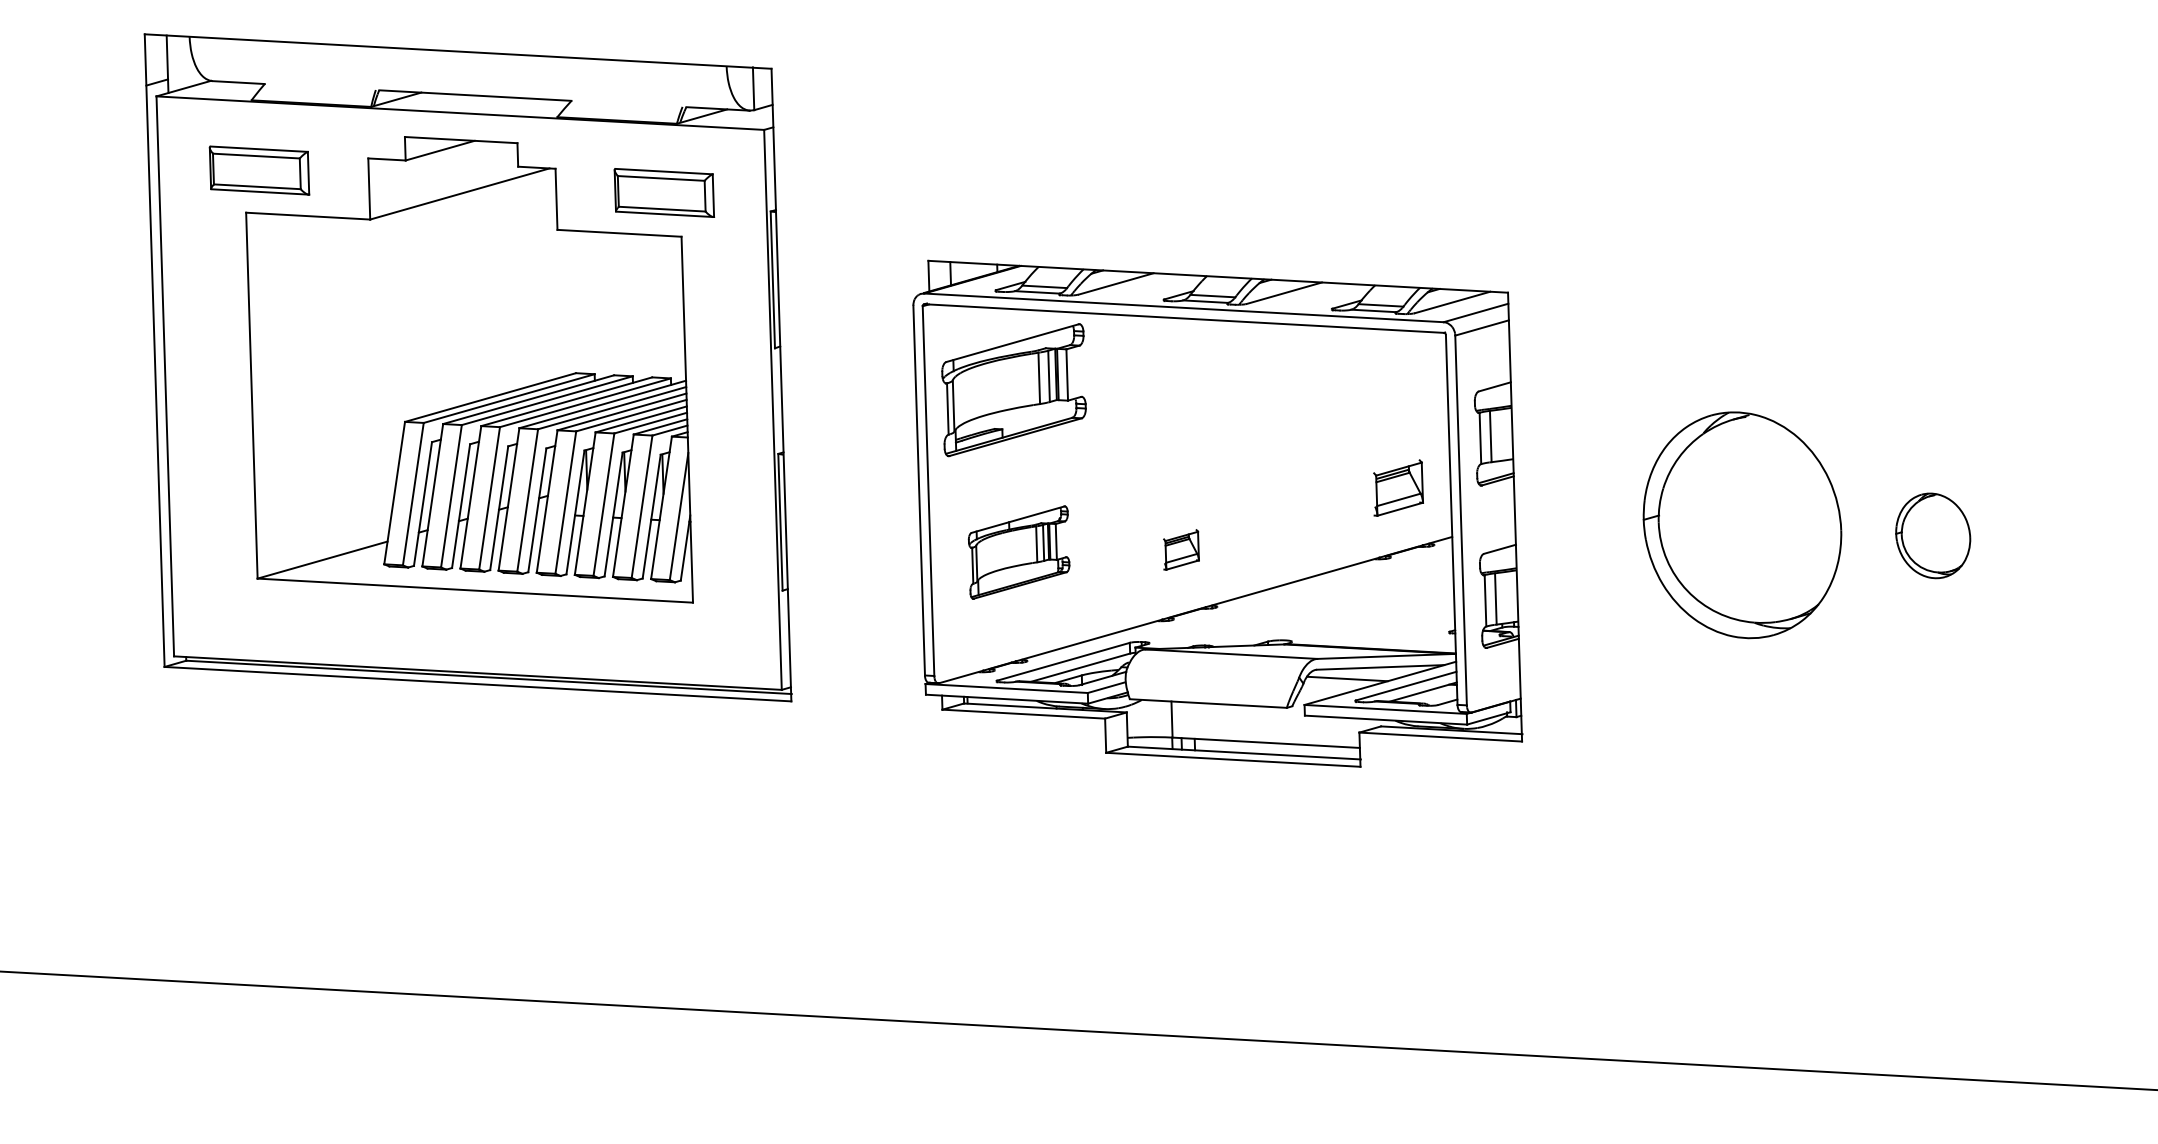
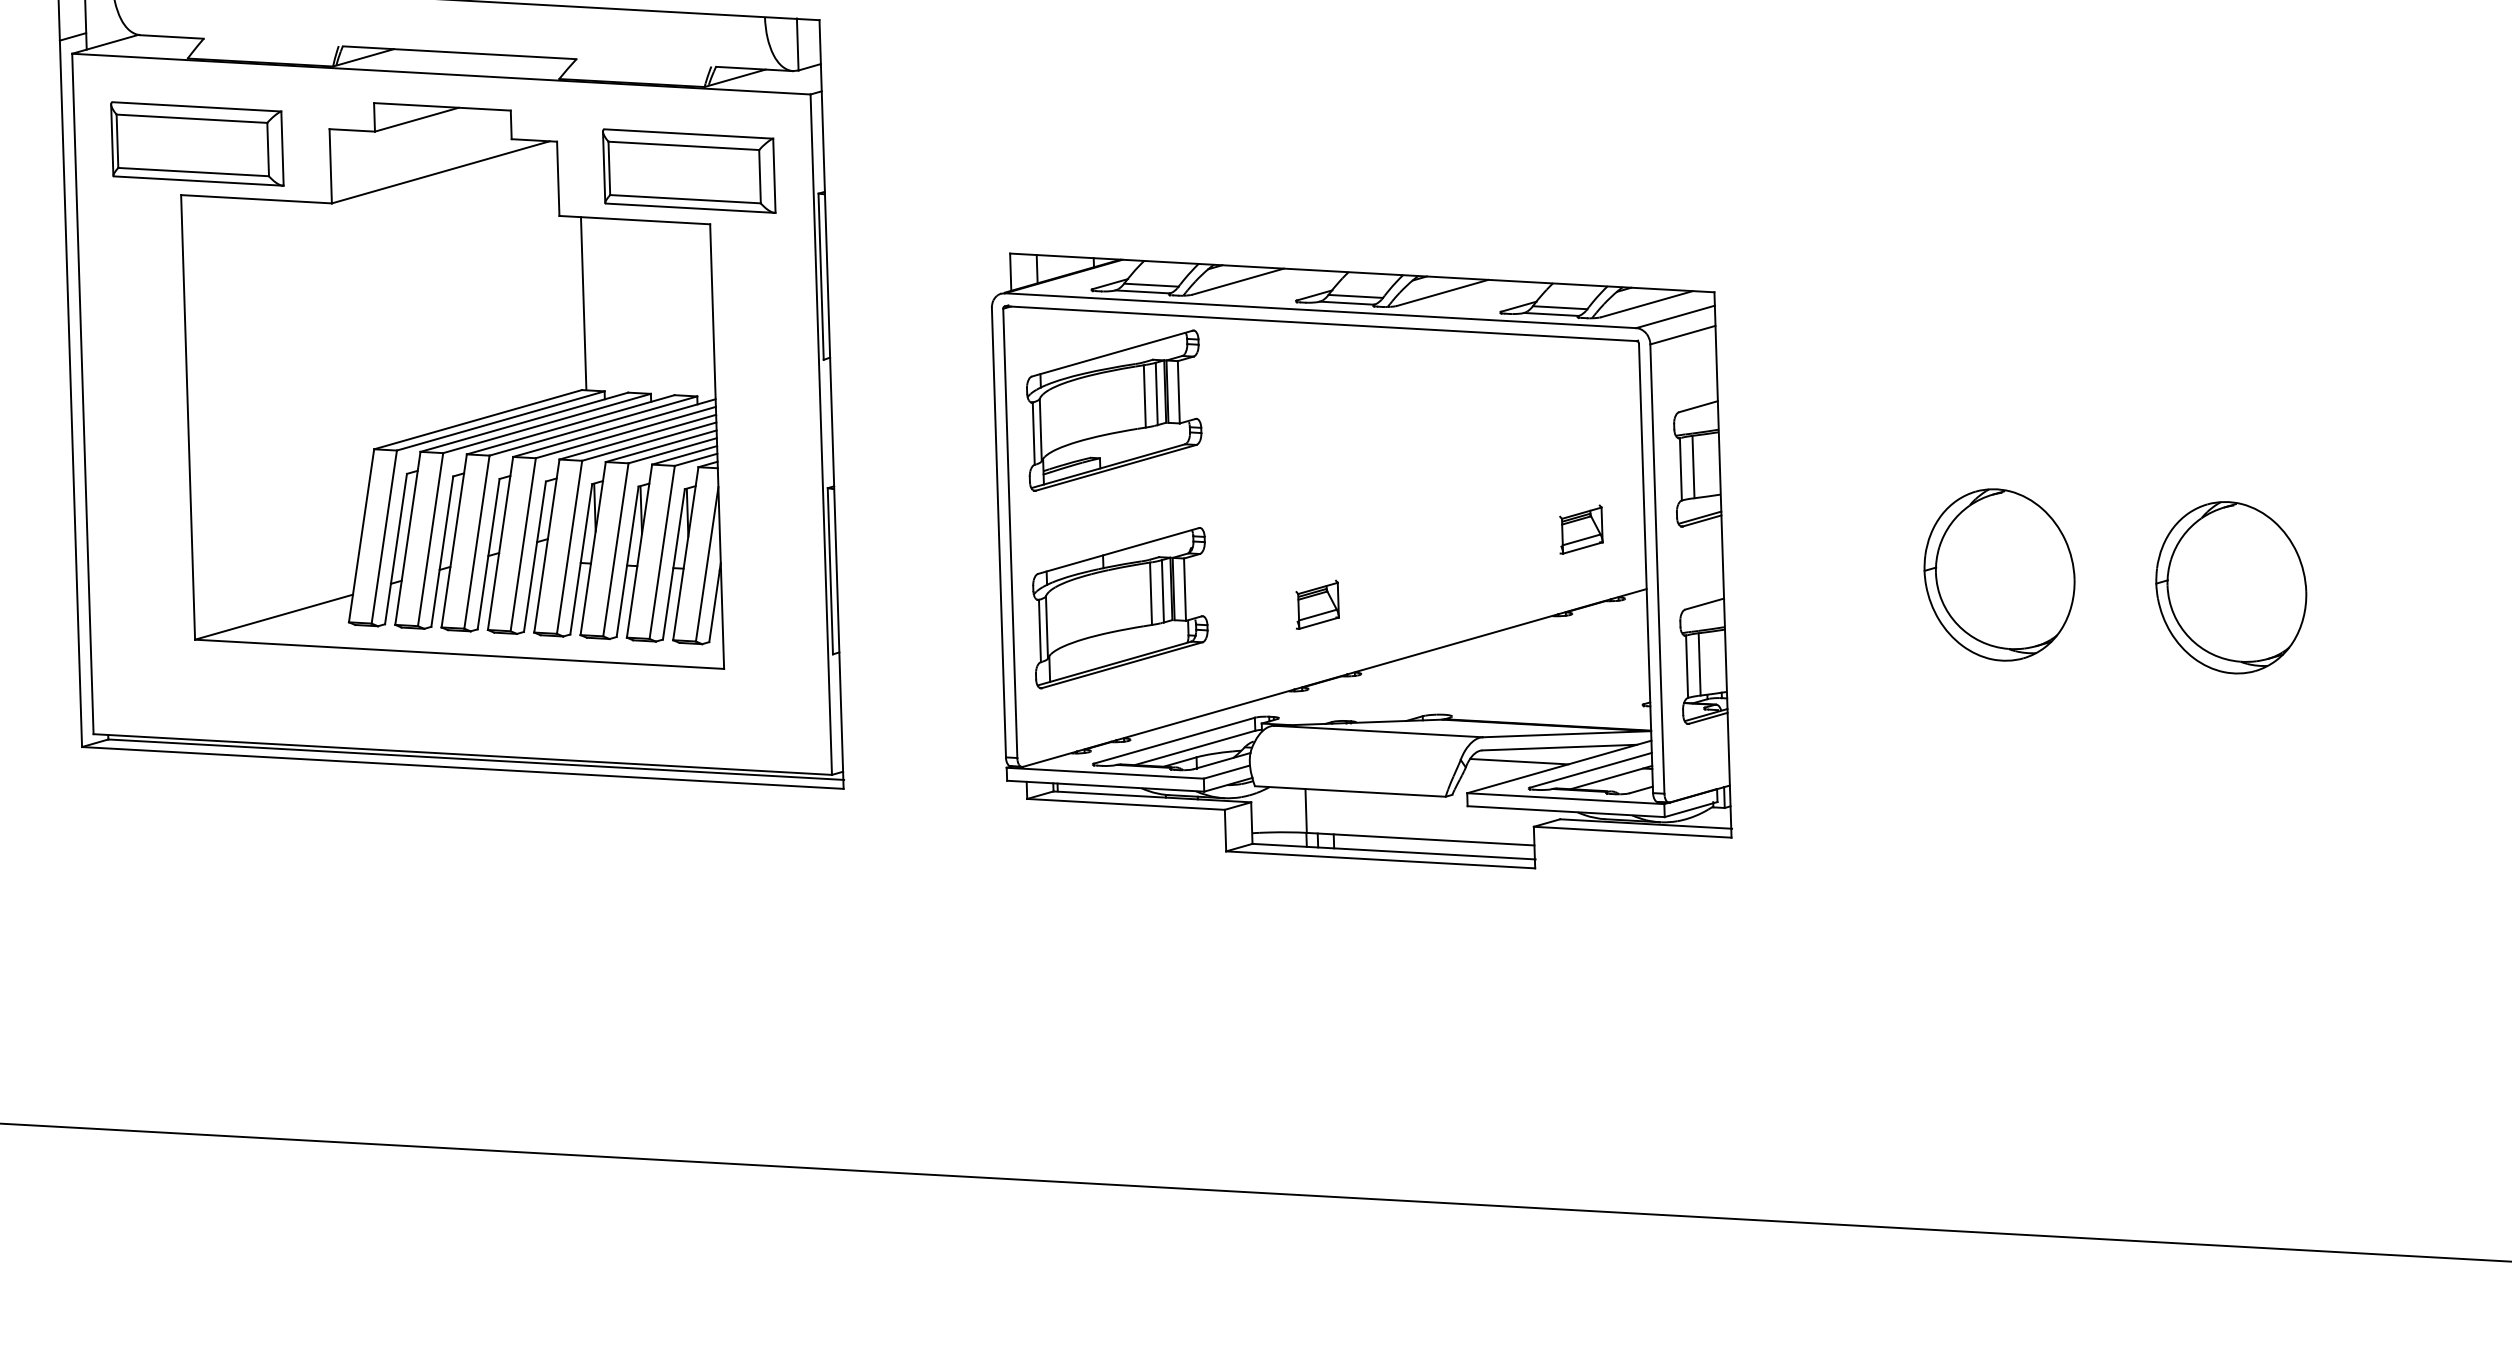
part: (259, 170) -> (197, 143), size x1.43
part: (664, 192) -> (689, 170), size x1.43
line: (577, 301) -> (583, 302), added
part: (1398, 487) -> (1581, 528), size x0.71
part: (1742, 525) -> (1999, 575), size x0.62
part: (1932, 535) -> (2230, 587), size x1.67
part: (1018, 552) -> (1119, 607), size x1.43

